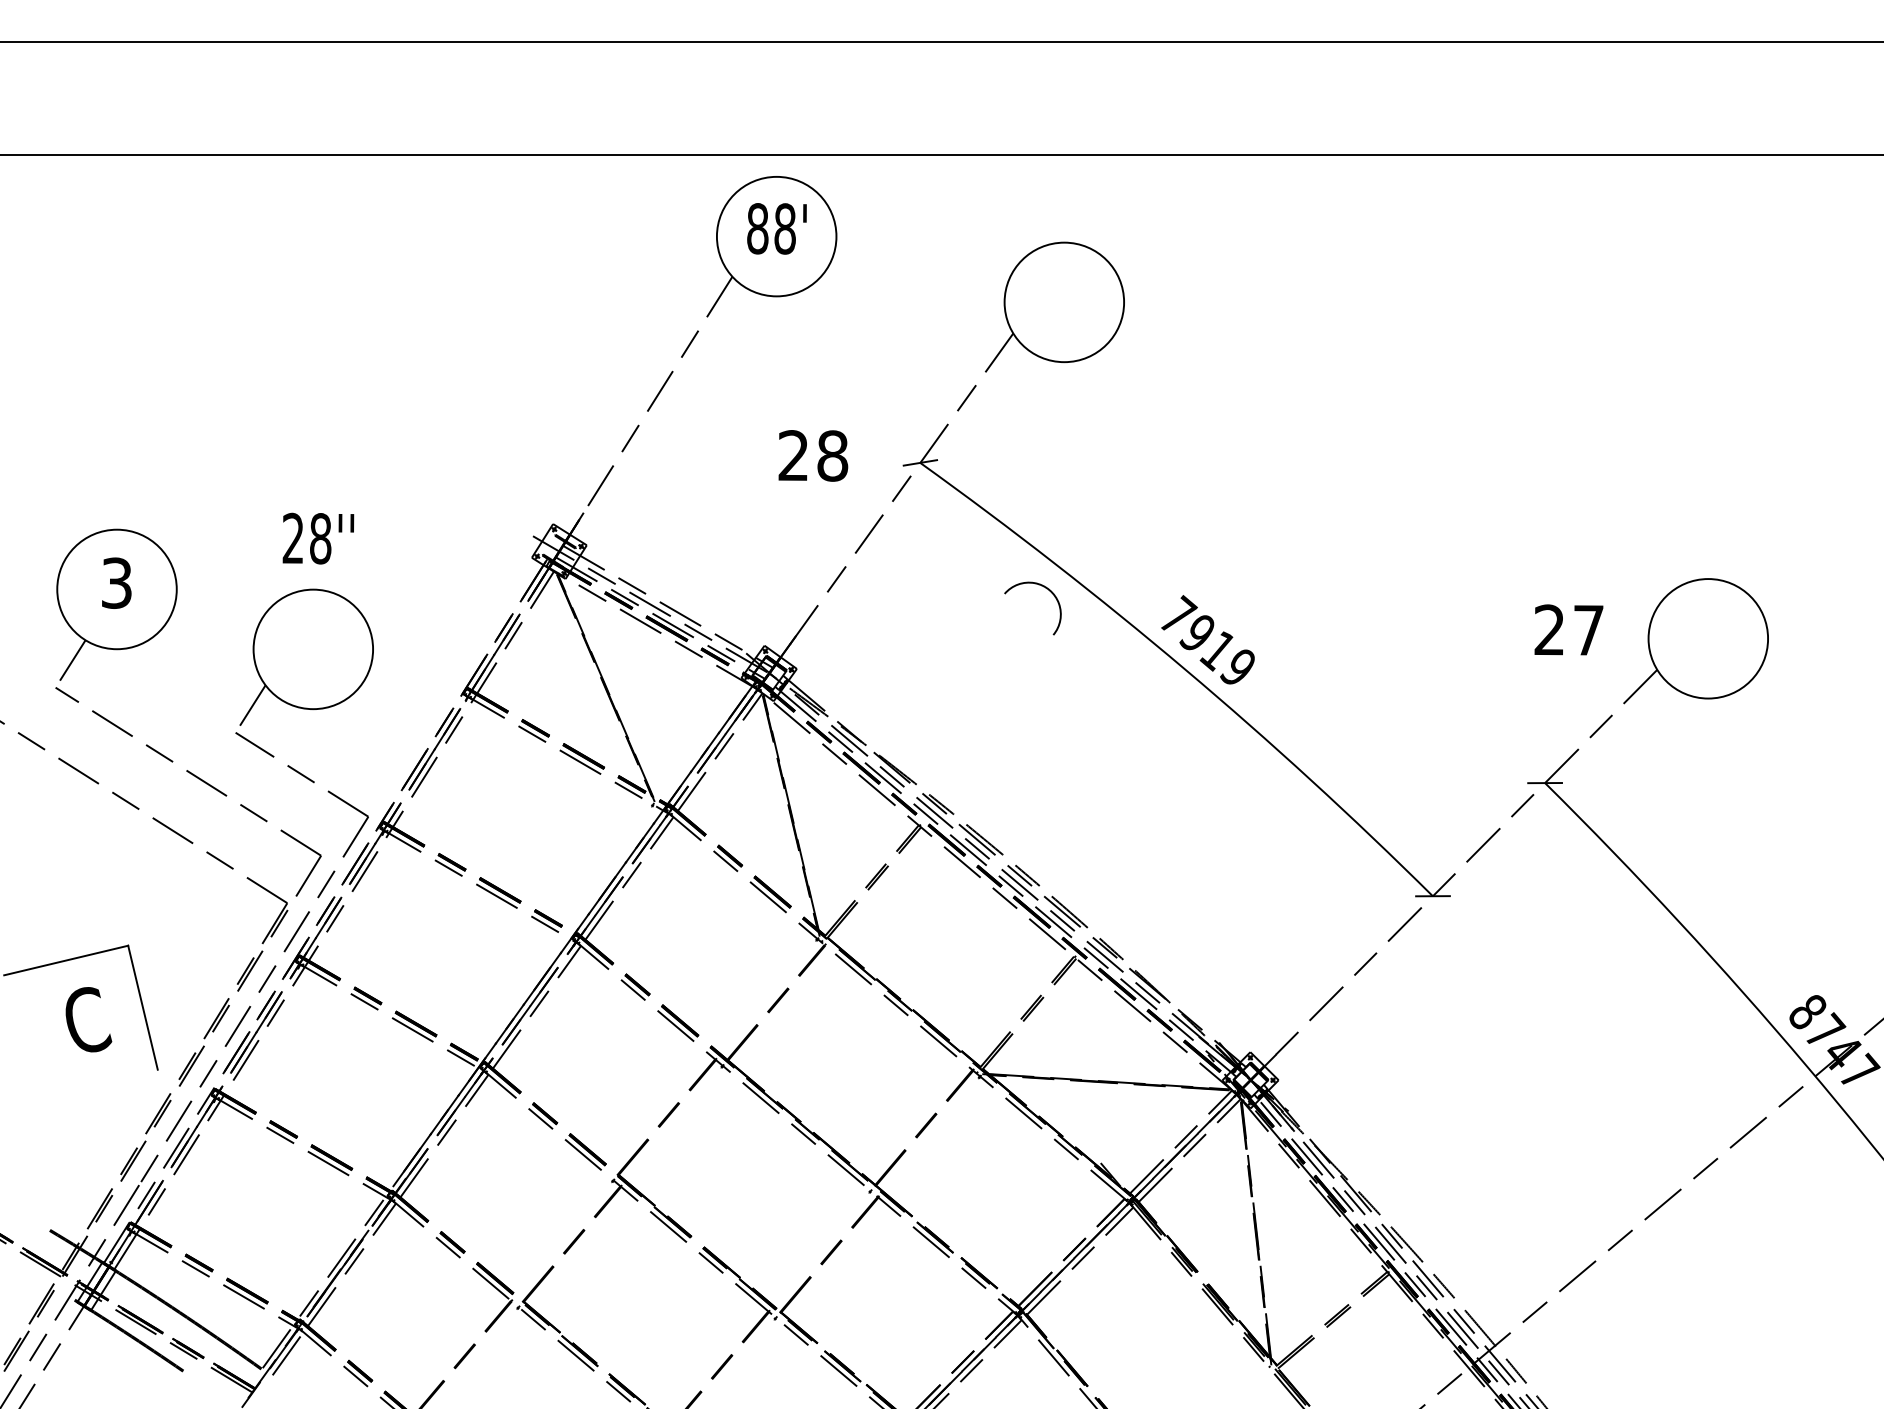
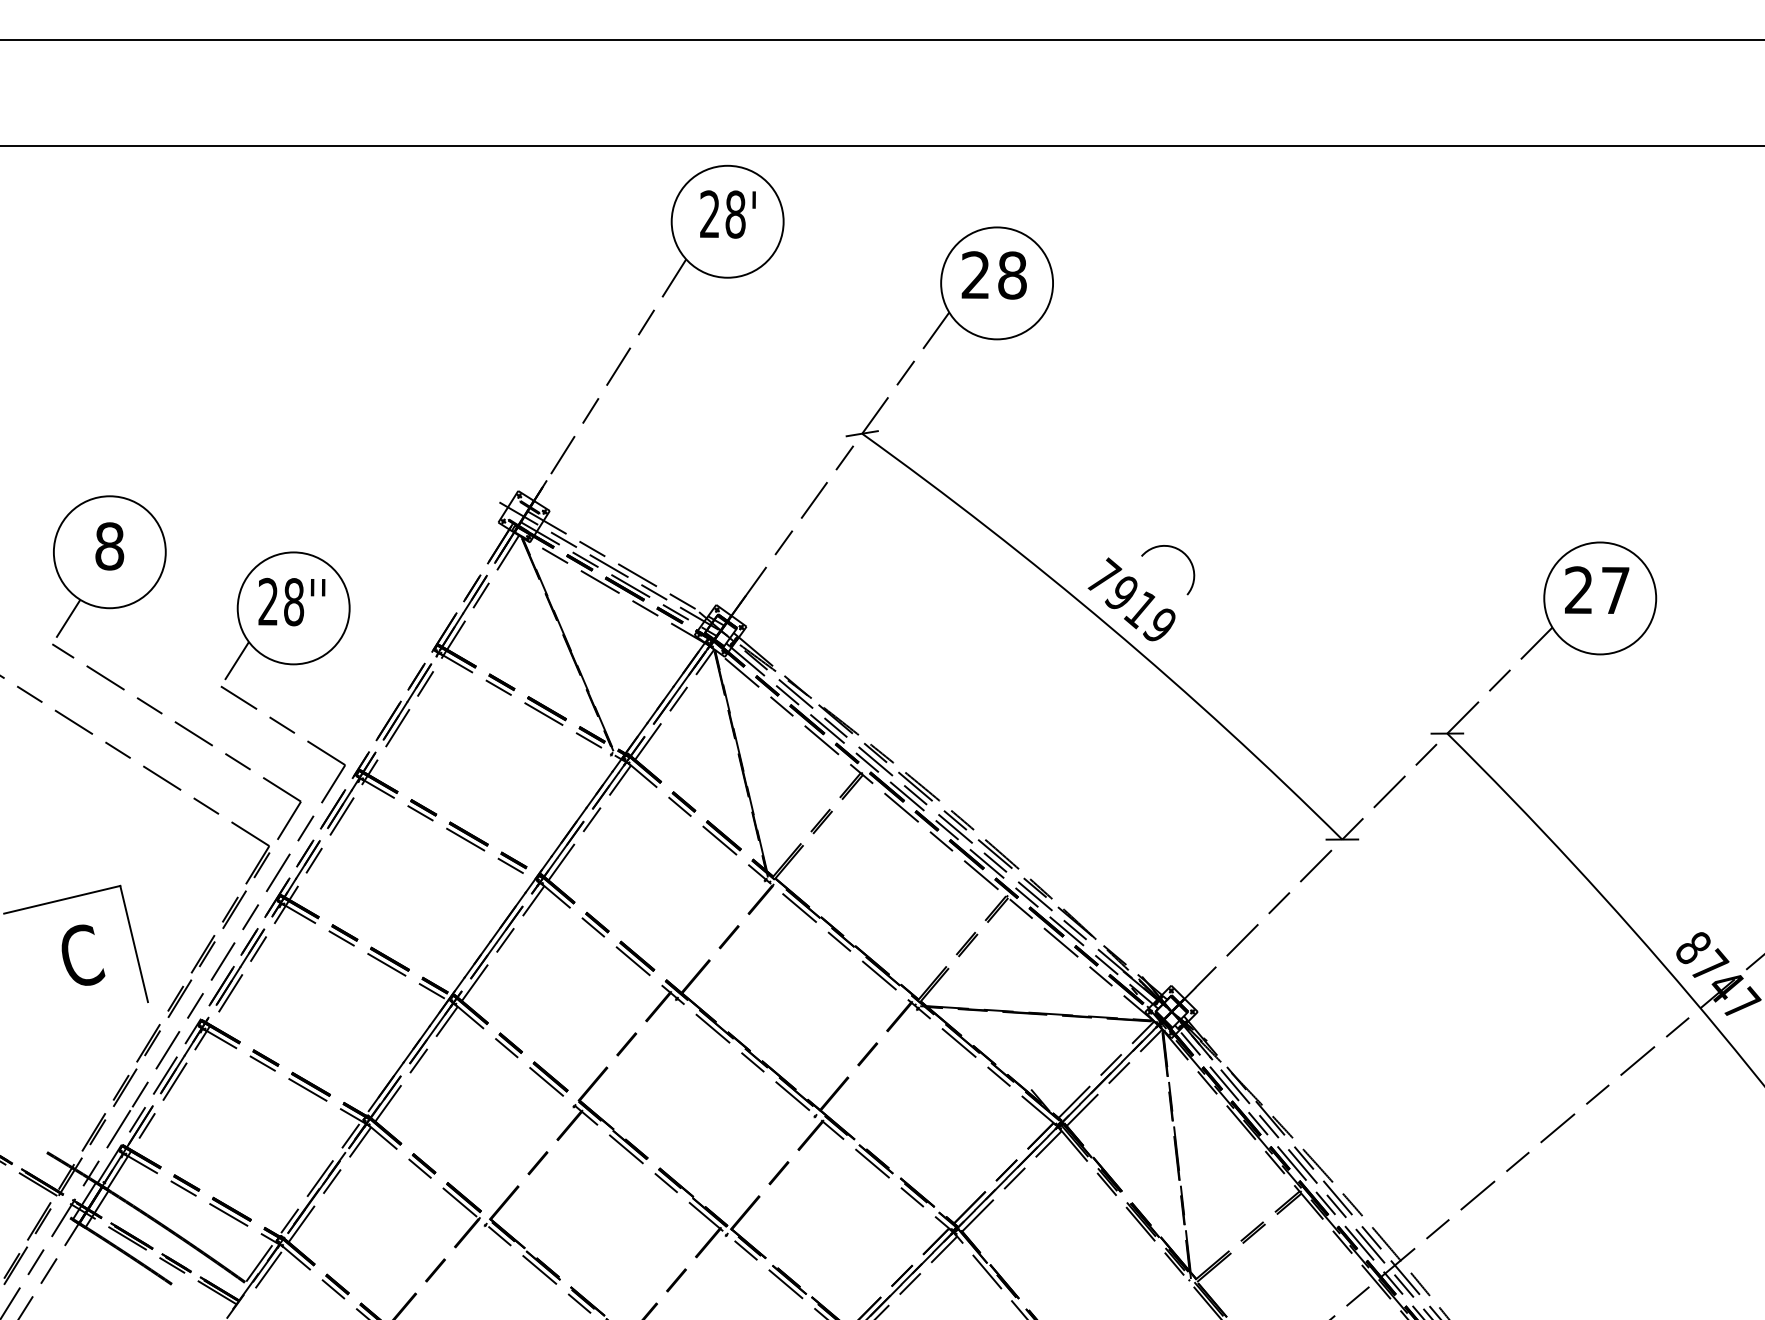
text: (757, 228) -> (709, 214), 88' -> 28'
text: (813, 455) -> (994, 275), moved
text: (318, 538) -> (291, 601), moved
text: (116, 582) -> (109, 545), 3 -> 8
arc: (1043, 587) -> (1177, 550), moved
text: (1568, 629) -> (1596, 589), moved

